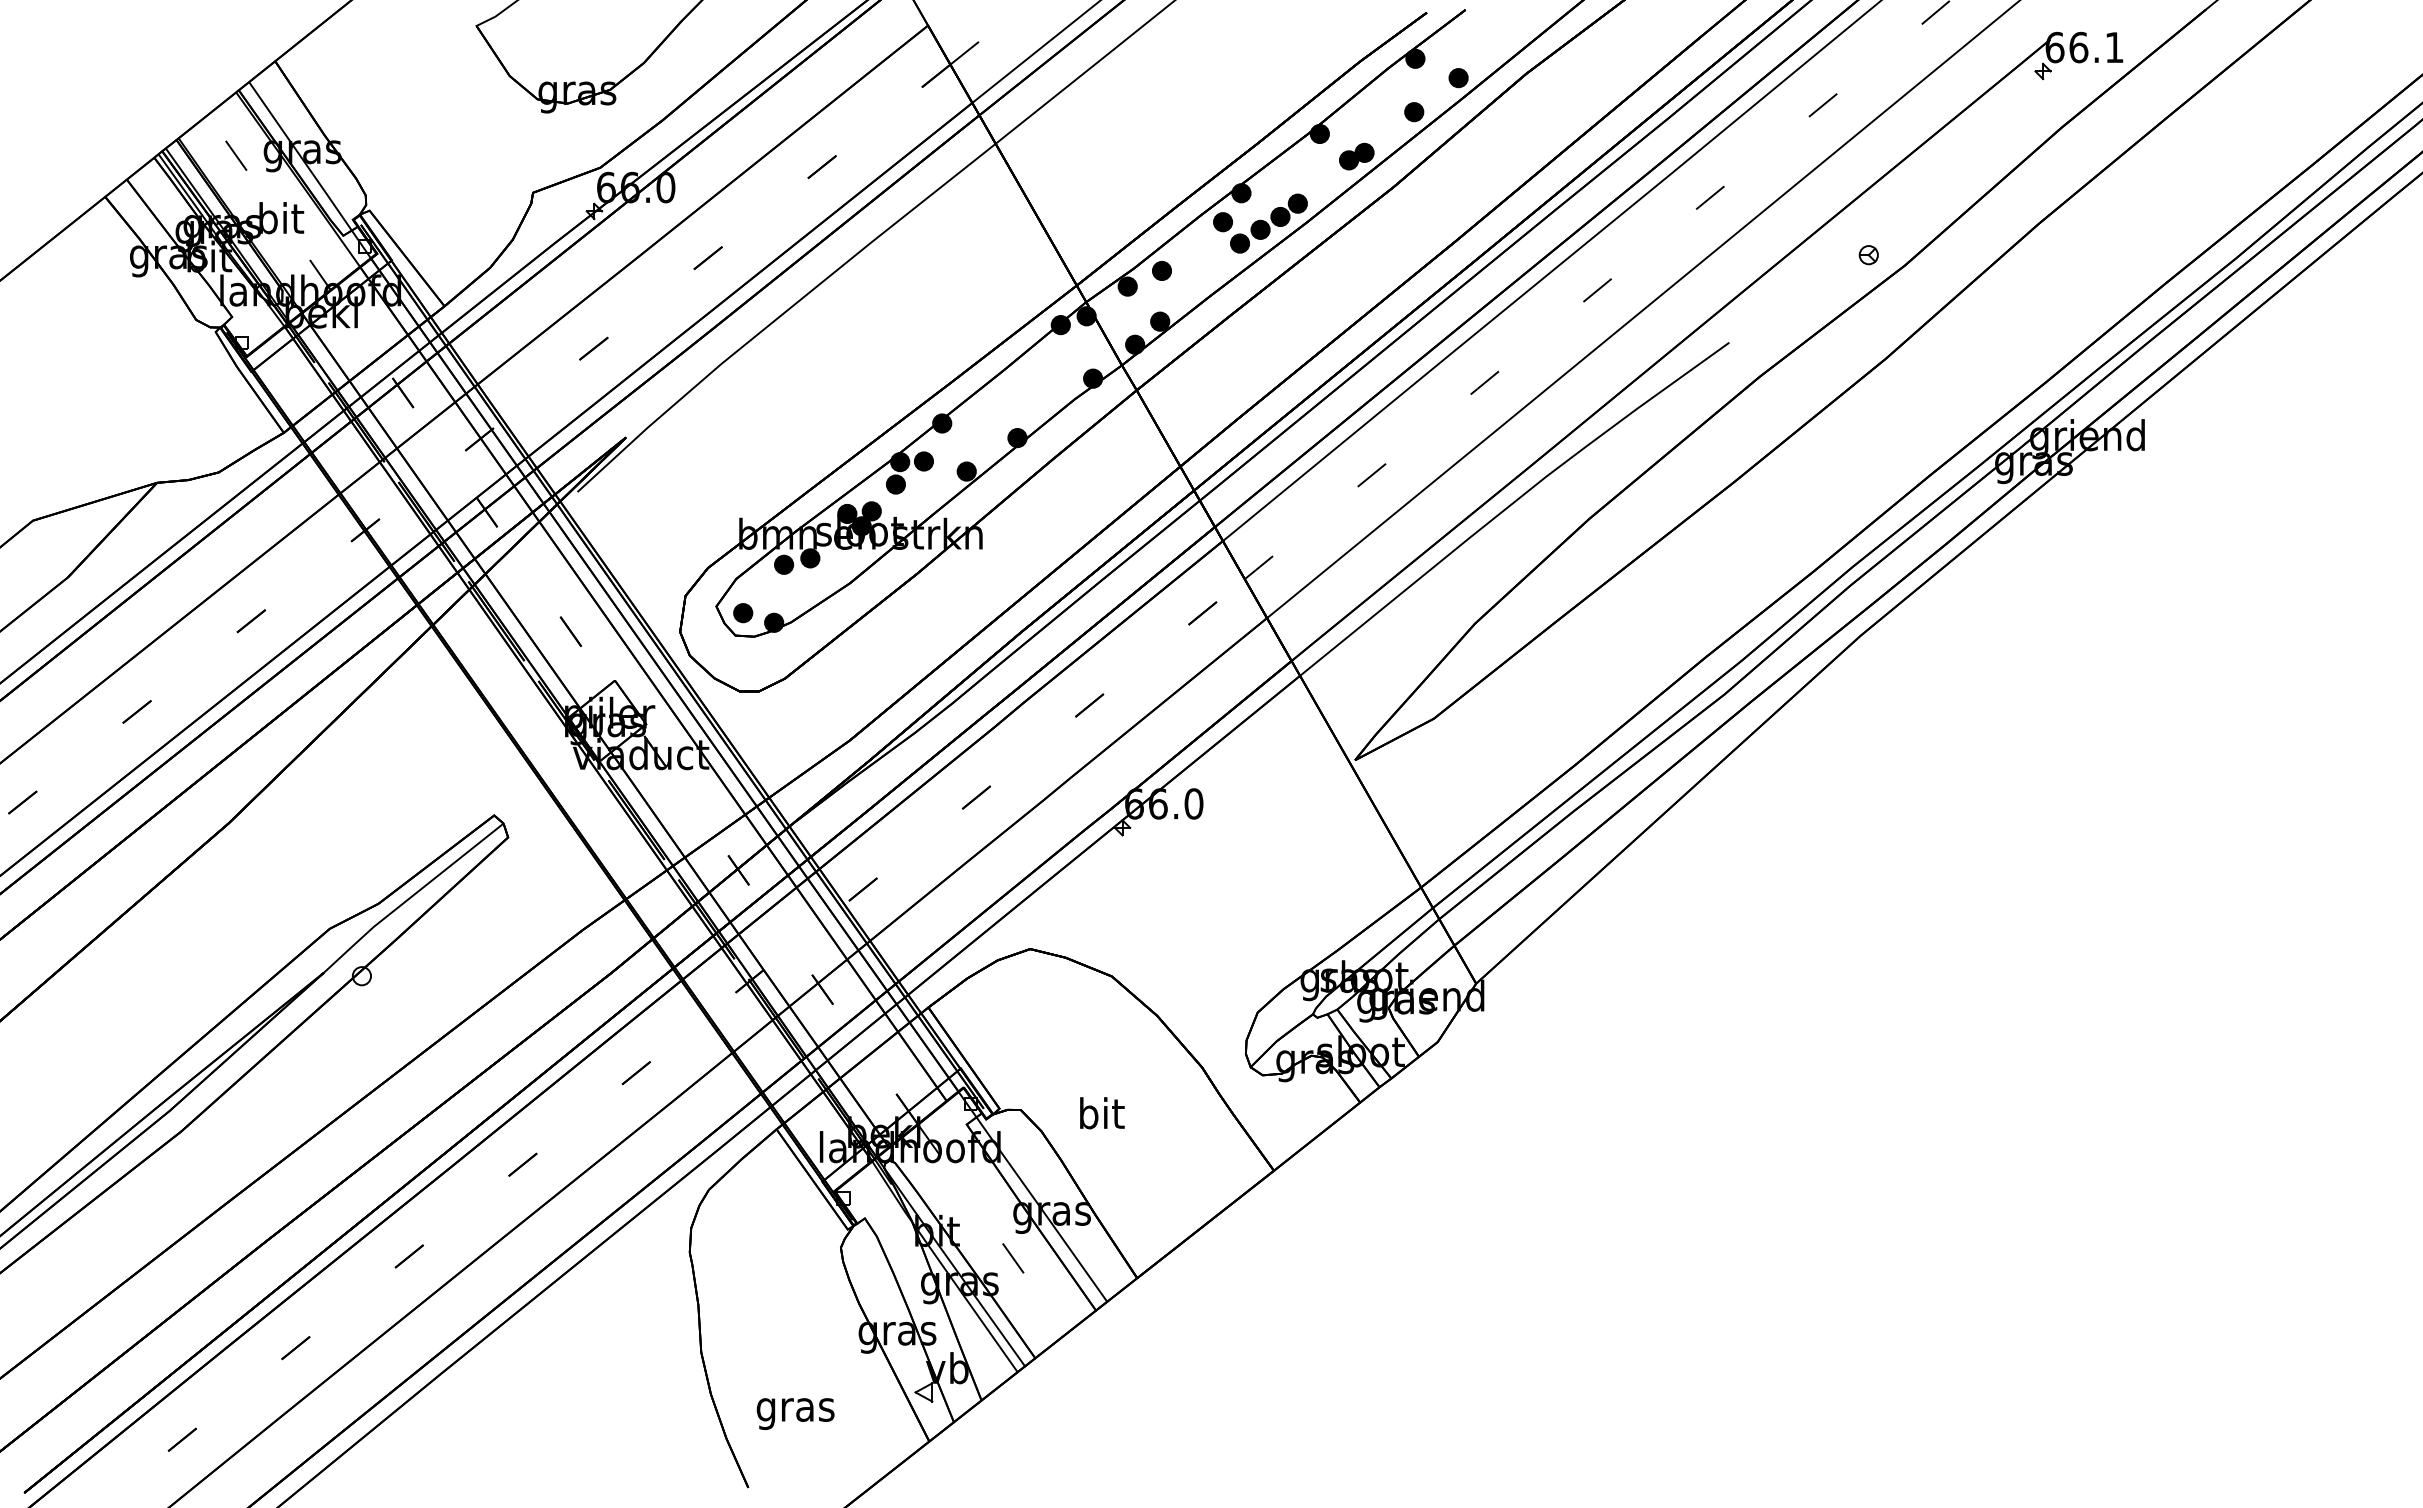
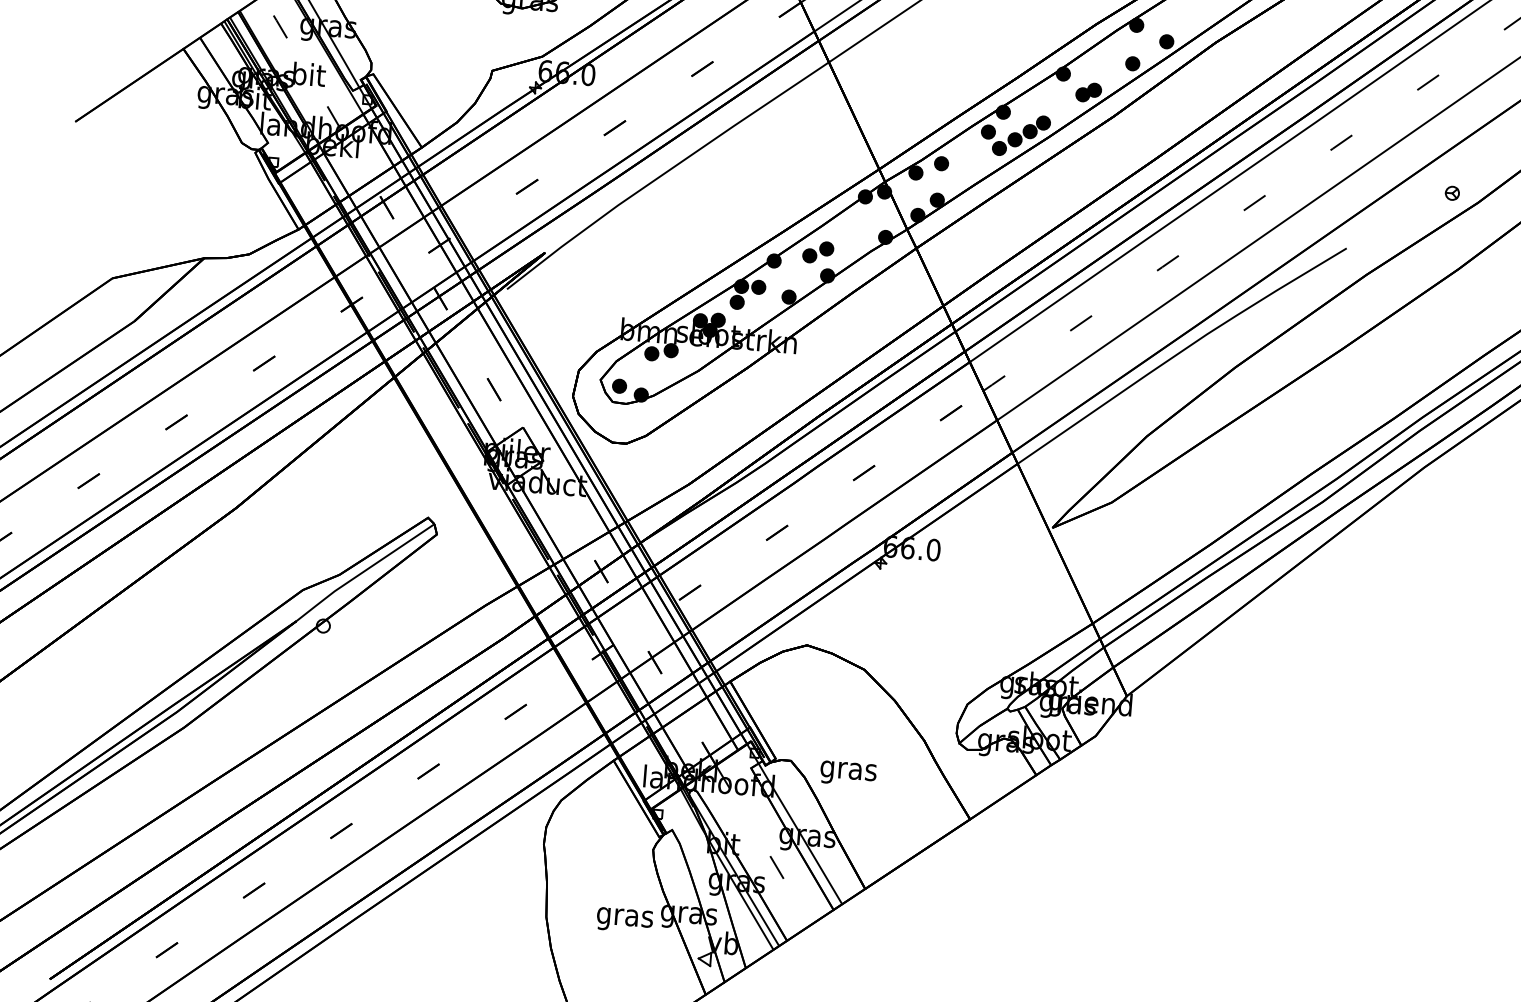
part: (1001, 406) -> (817, 252), added
text: (1101, 1117) -> (848, 770), bit -> gras
text: (795, 1414) -> (624, 920), moved

